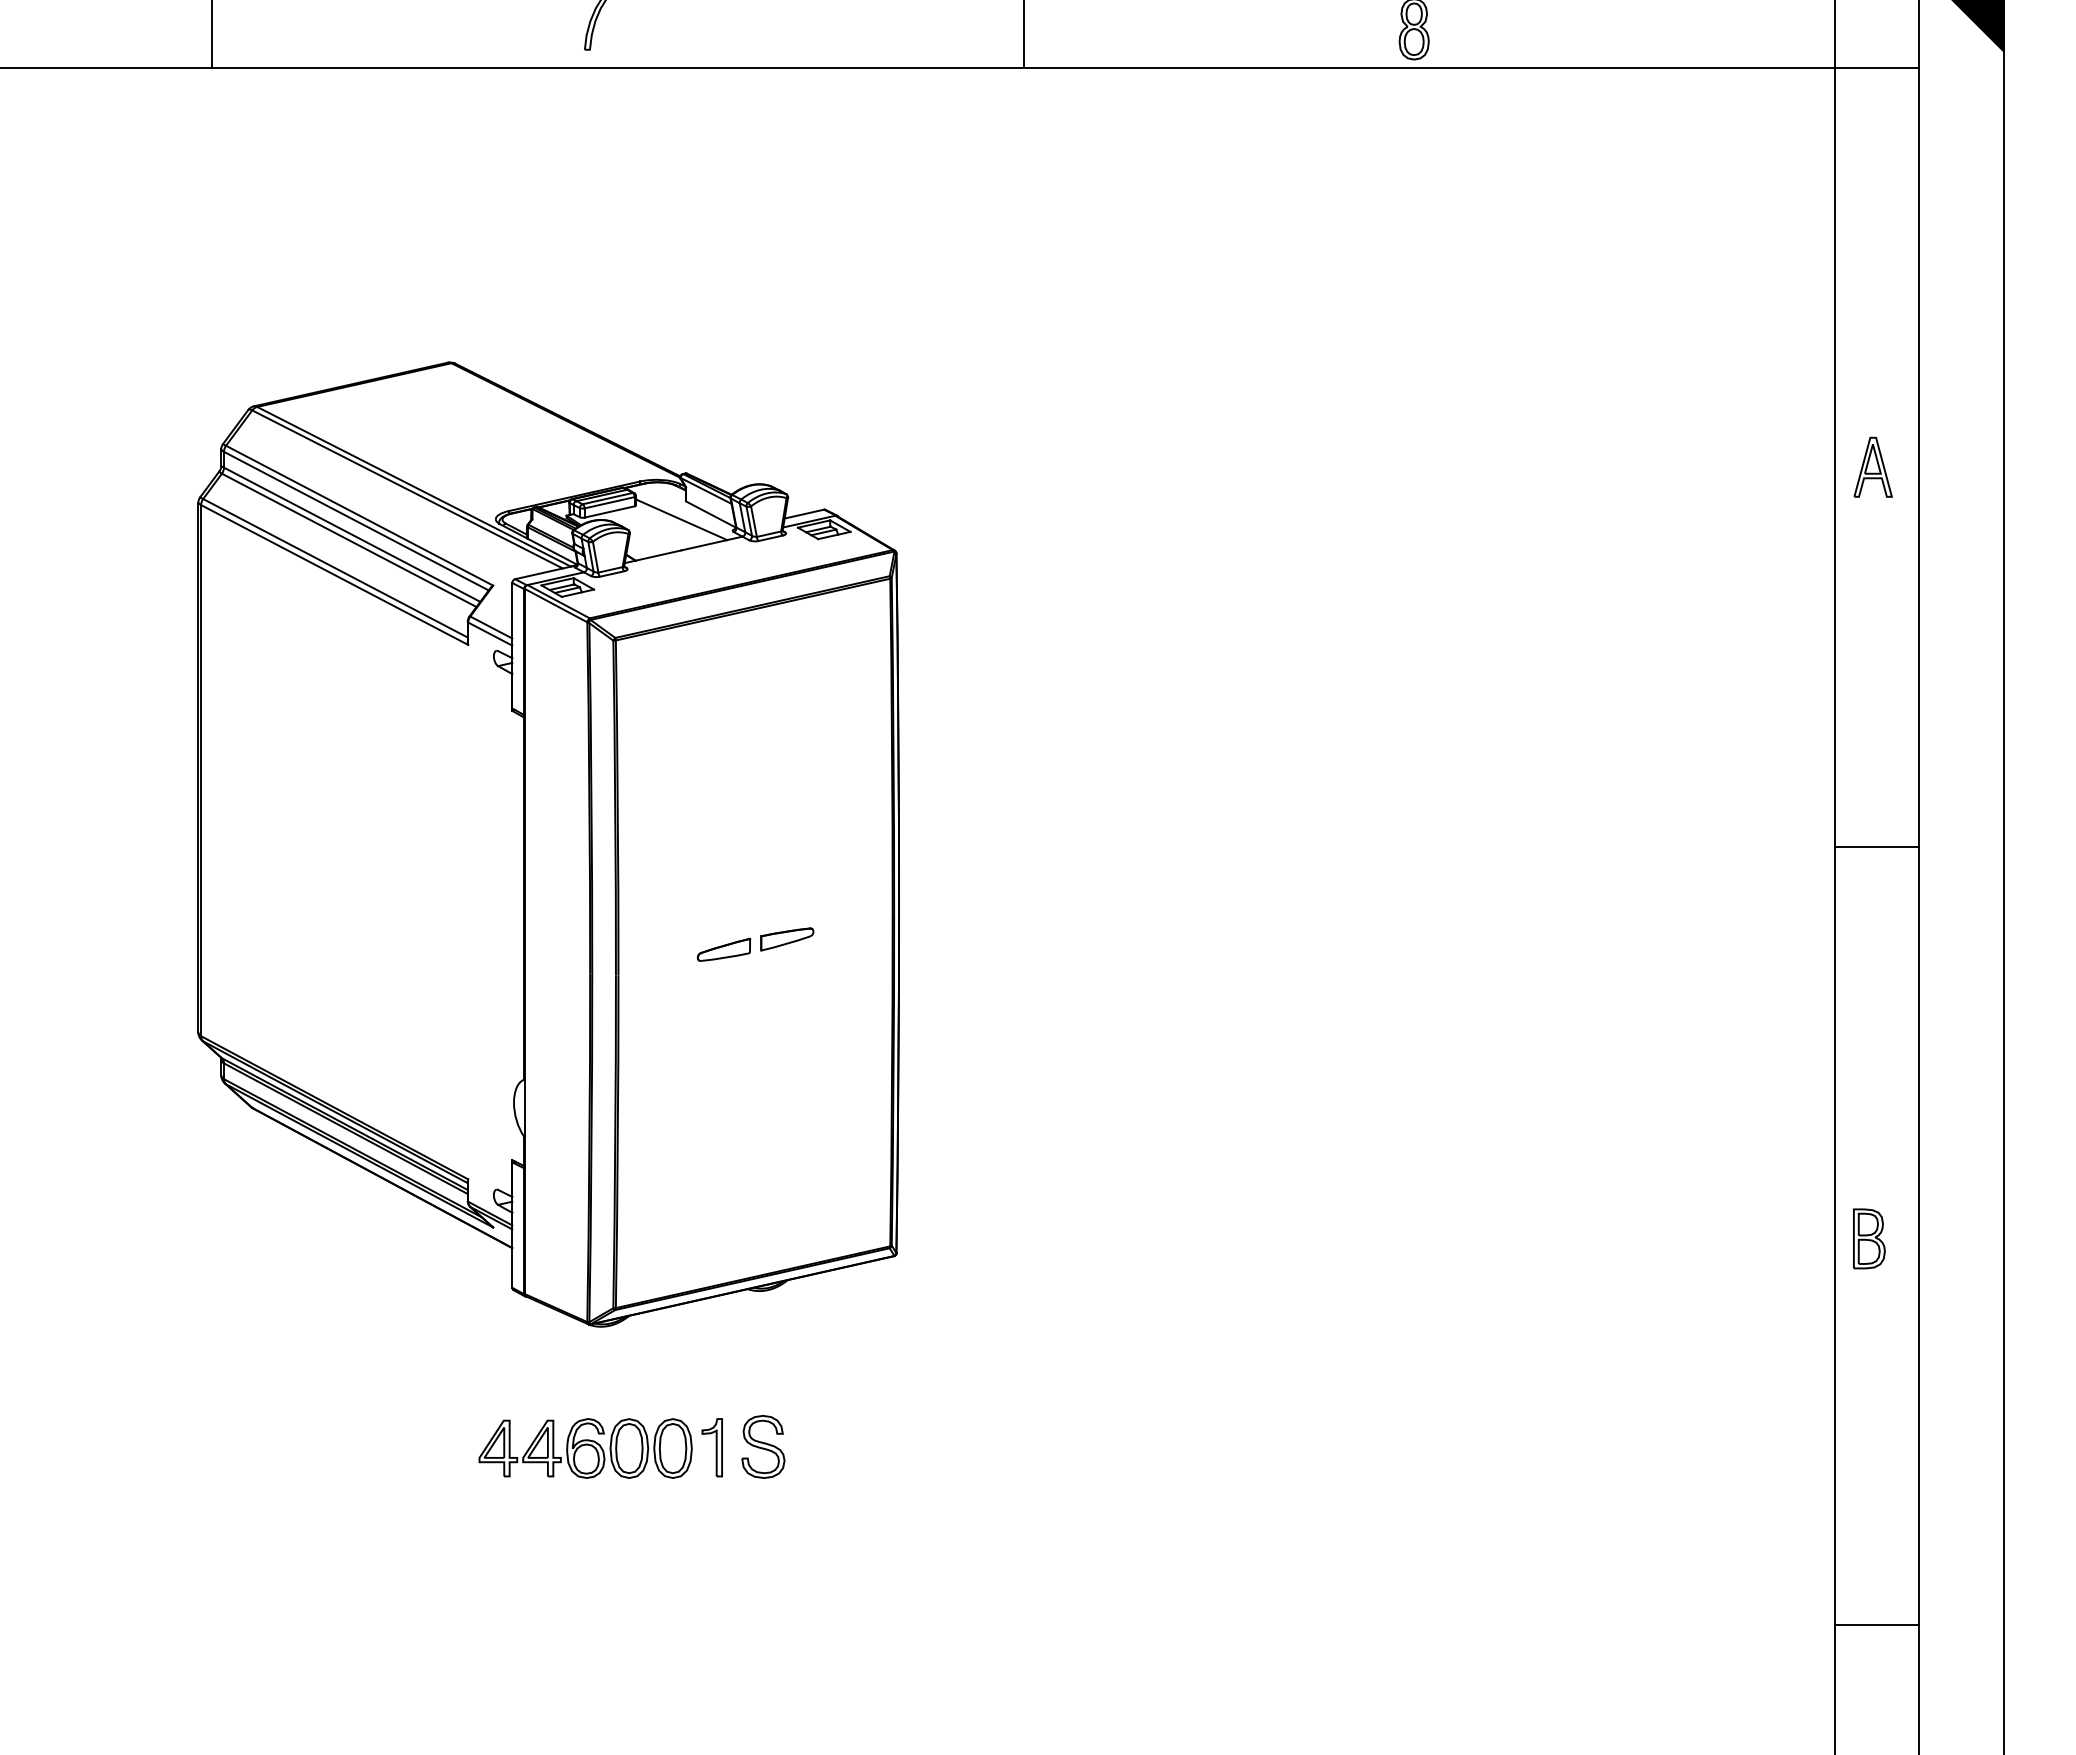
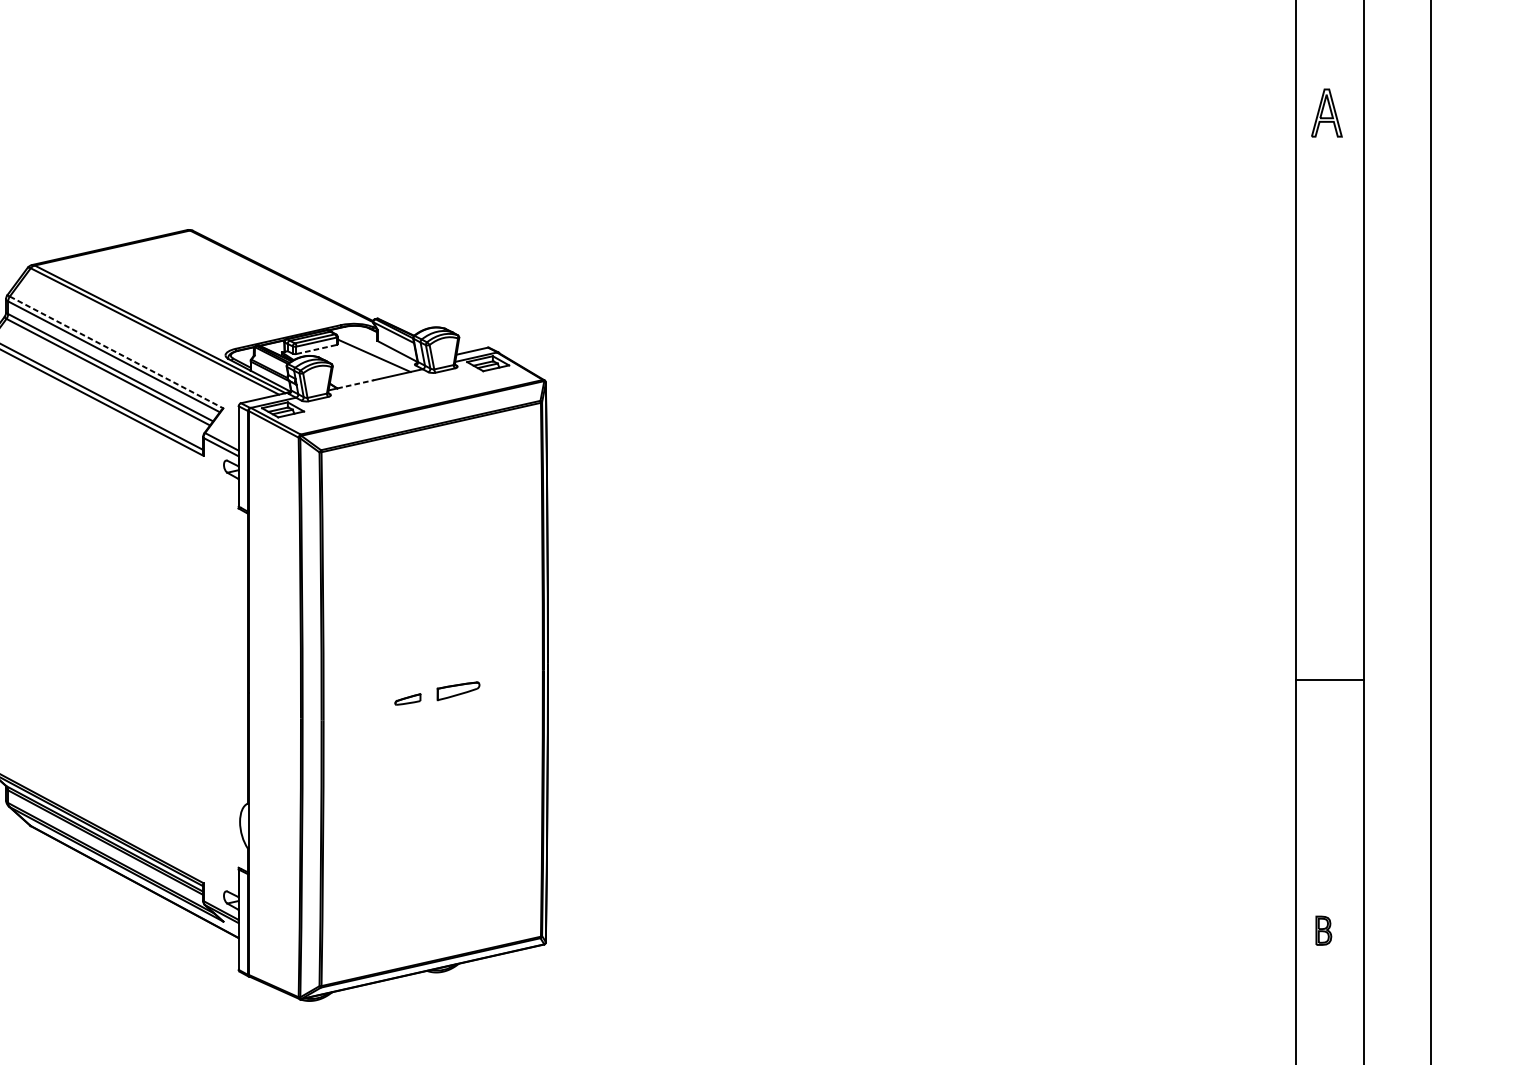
part: (1872, 466) -> (1326, 112), moved
line: (609, 512) -> (316, 349), solid -> dashed
line: (359, 515) -> (116, 352), solid -> dashed
line: (659, 555) -> (356, 384), solid -> dashed
line: (1877, 846) -> (1330, 680), moved
part: (723, 949) -> (407, 699), size x0.6
part: (1869, 1238) -> (1323, 930), size x0.6

